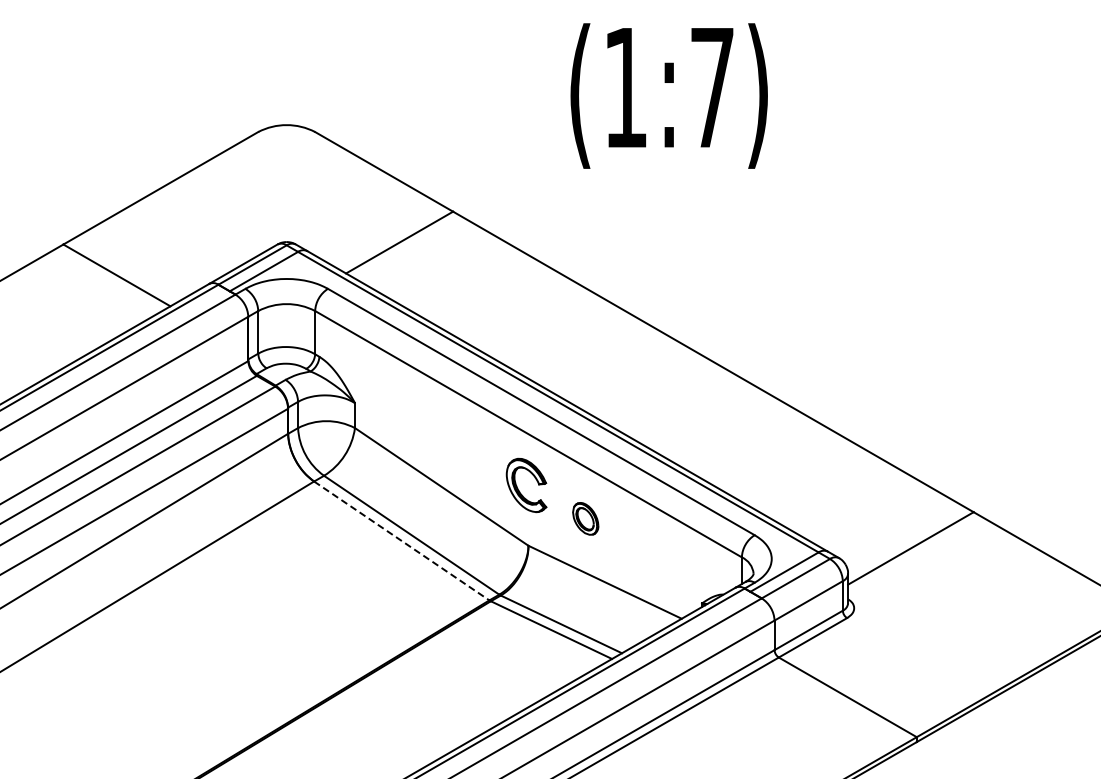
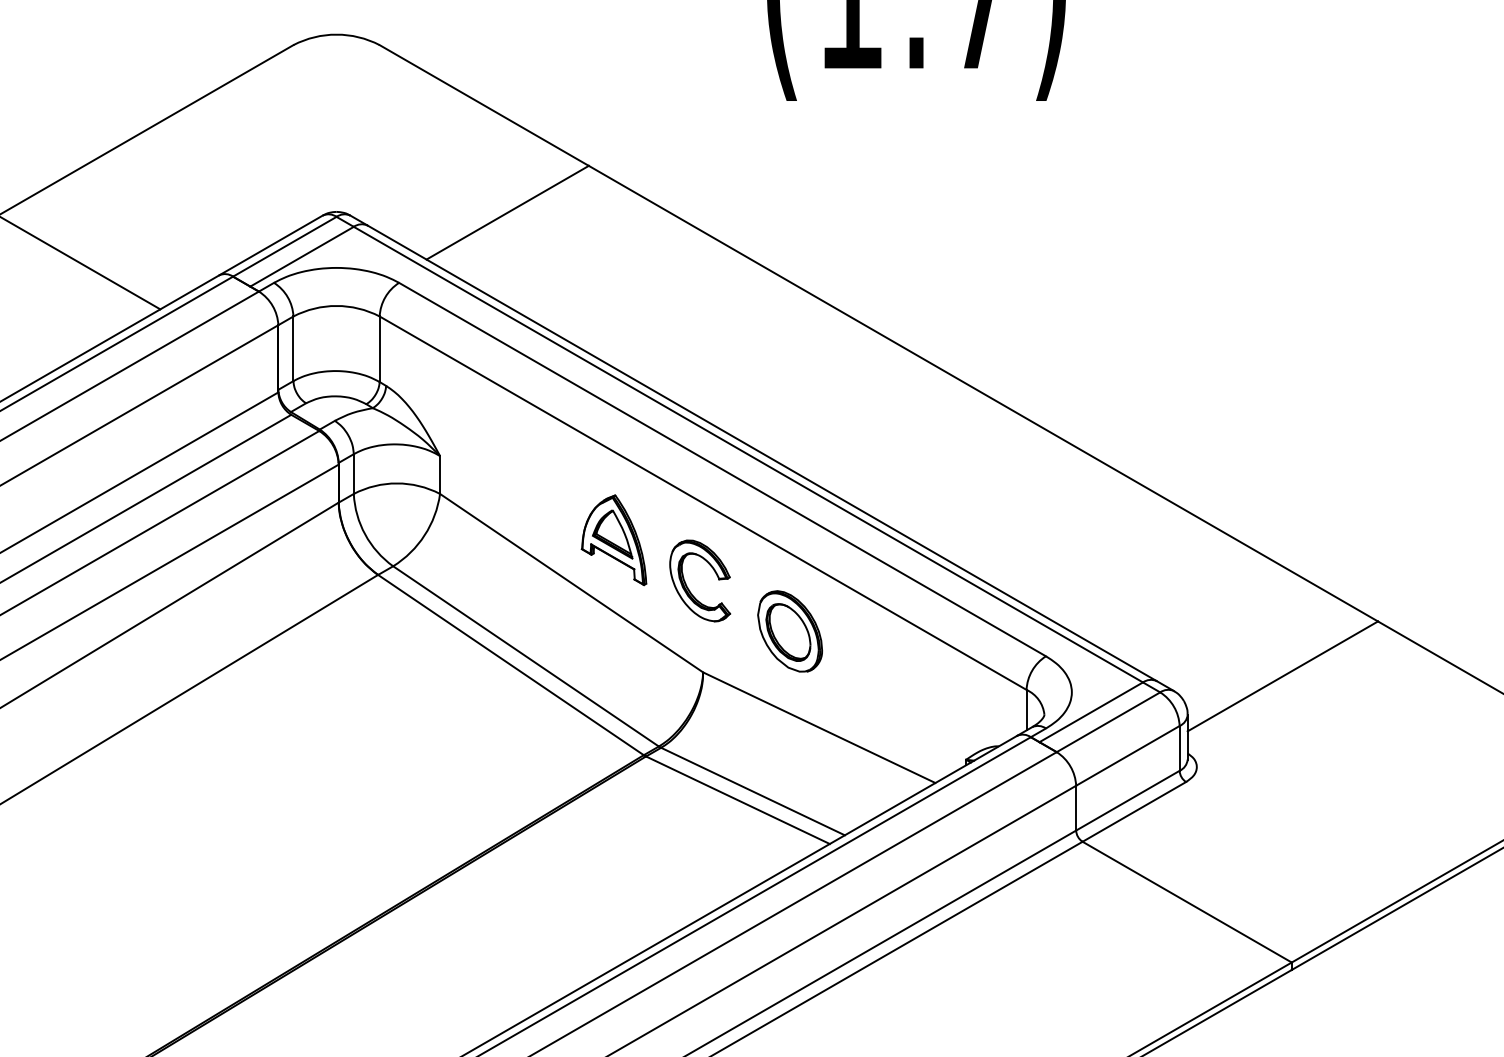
part: (469, 458) -> (613, 540), added
part: (585, 518) -> (789, 631), size x1.67
line: (401, 540) -> (510, 664), dashed -> solid

